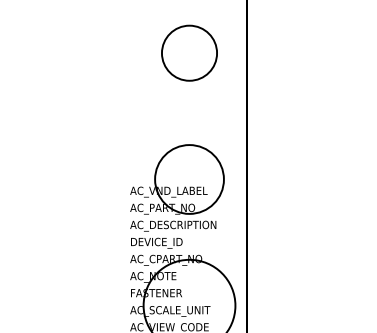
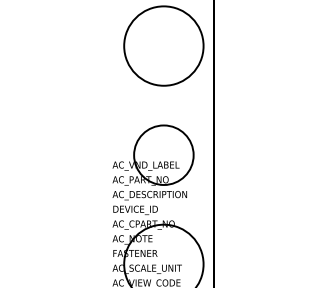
circle: (189, 53) -> (163, 46), size x1.67

